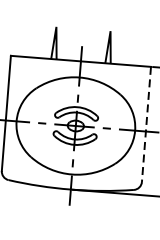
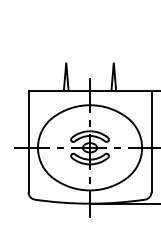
line: (146, 124) -> (151, 141), dashed -> solid

